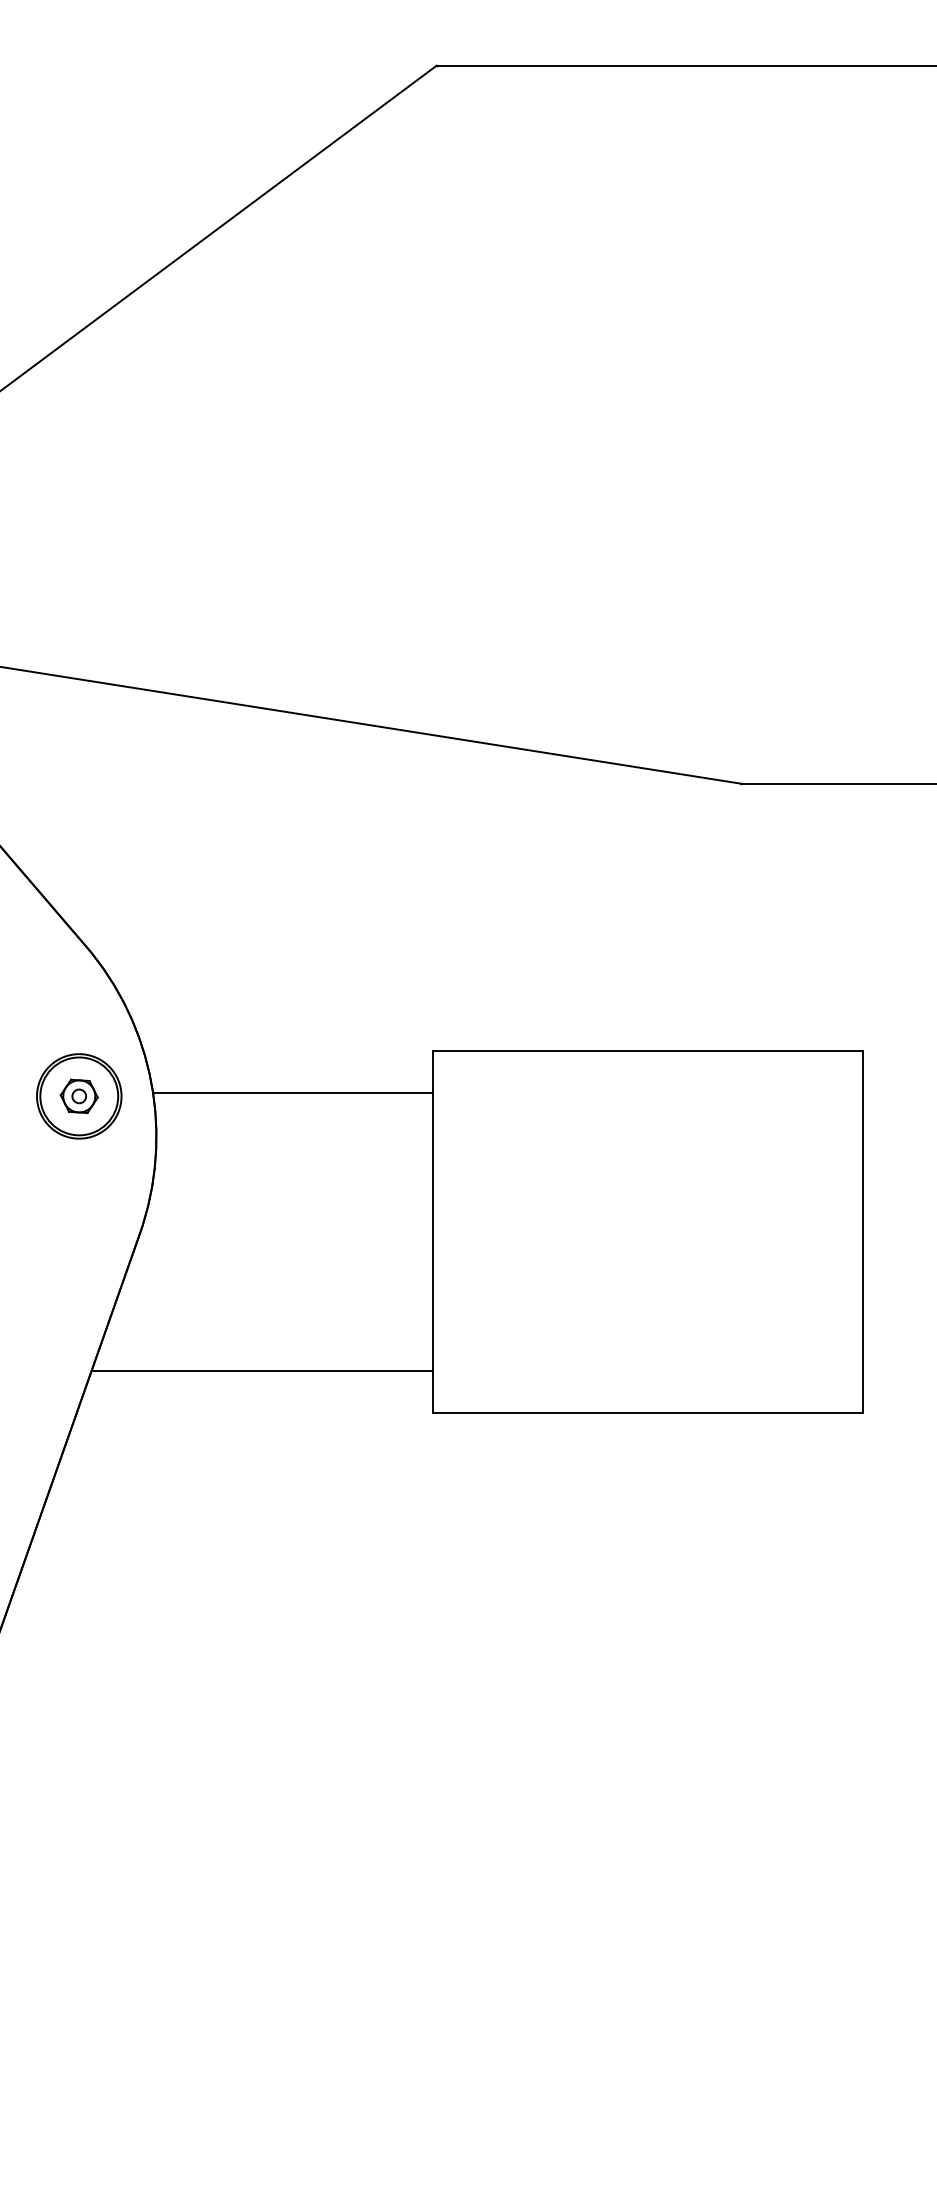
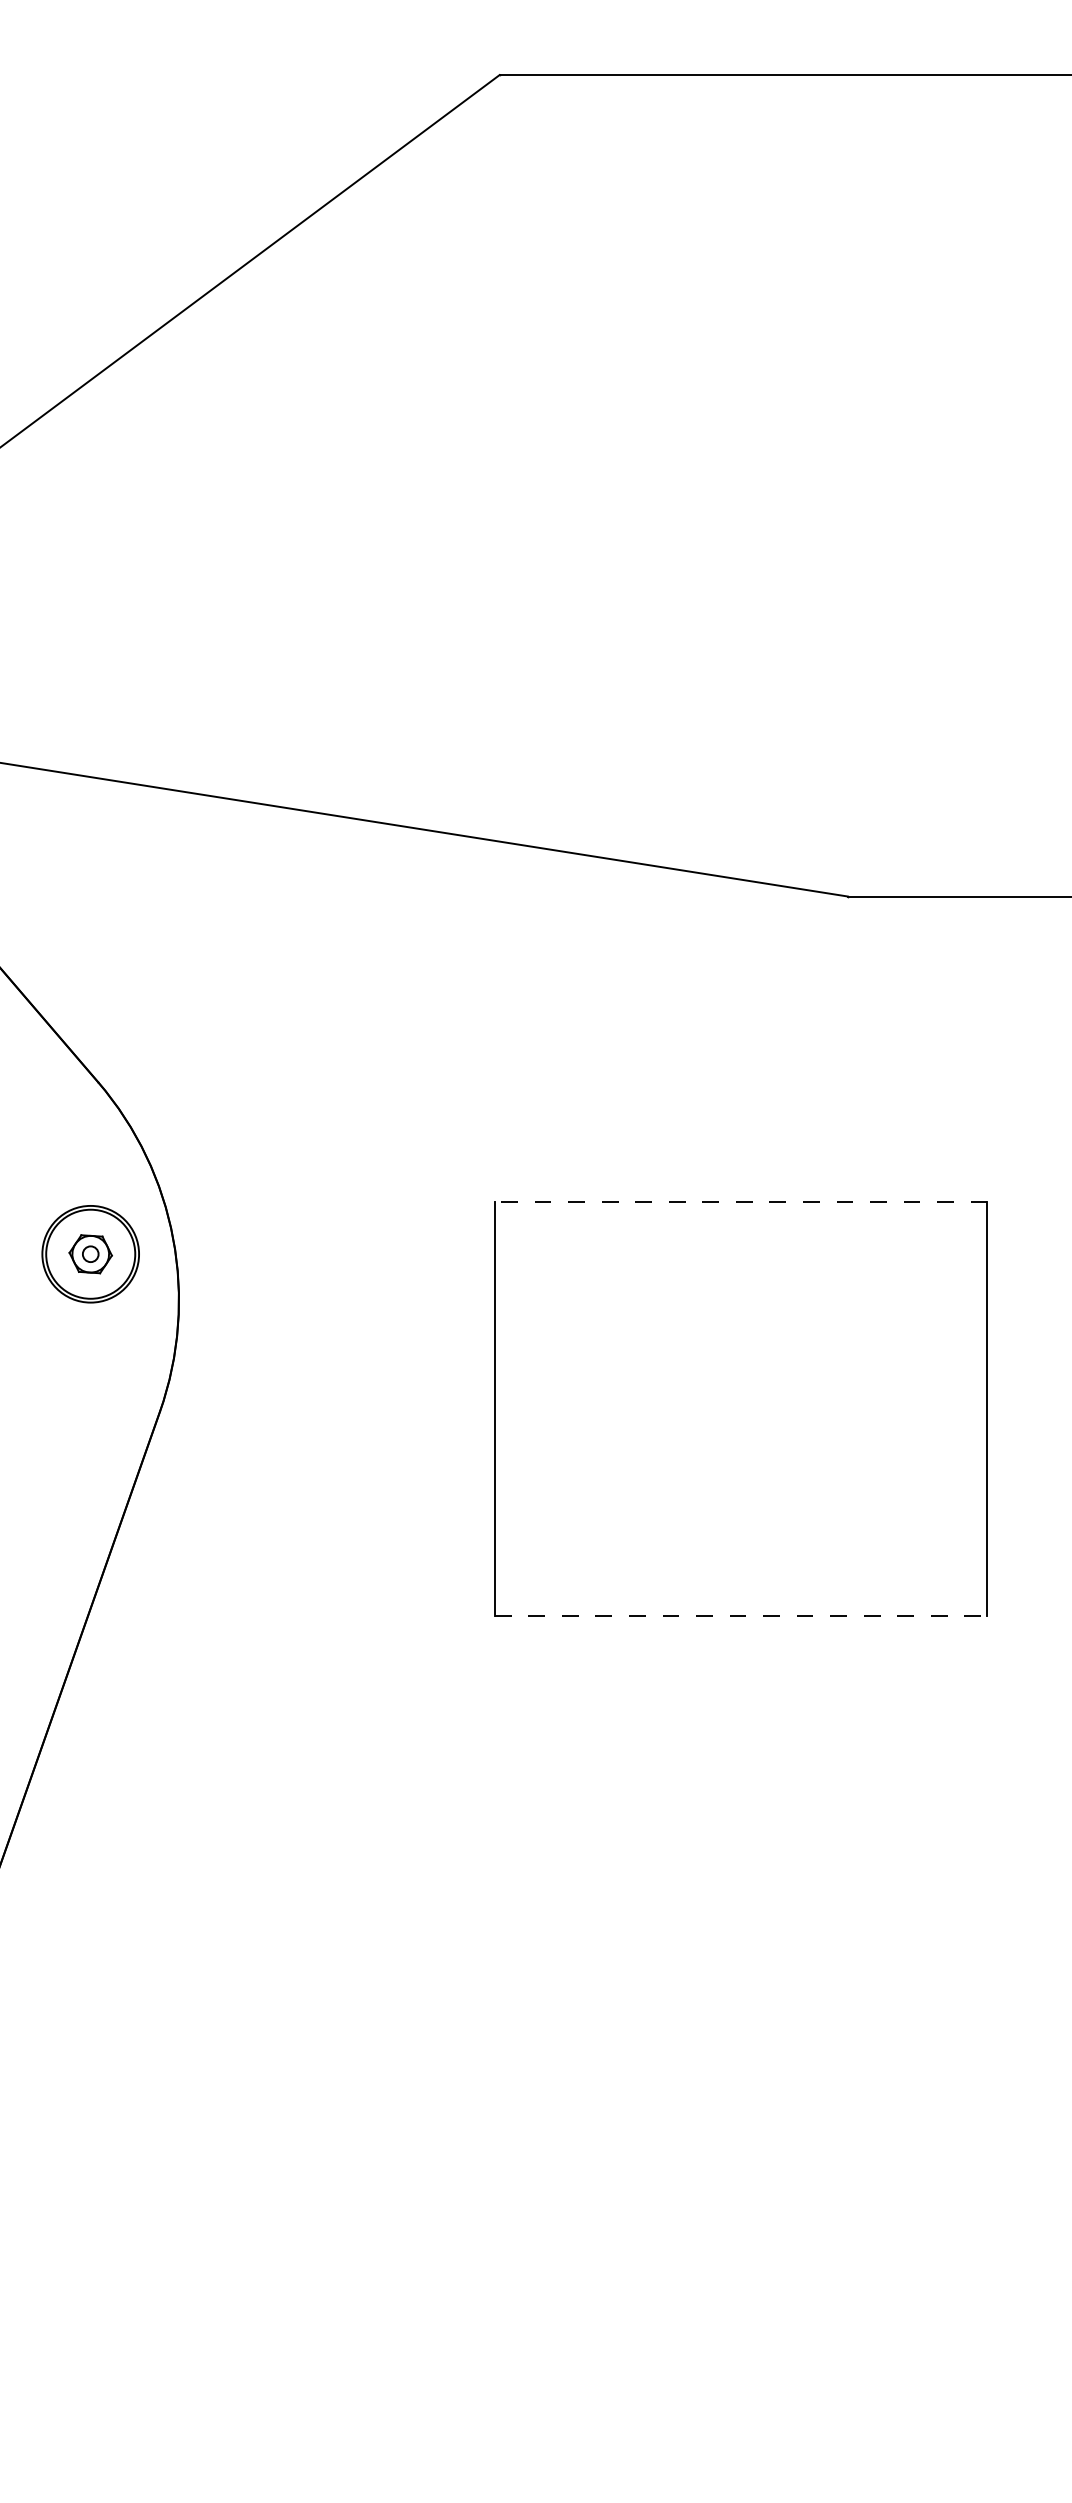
line: (647, 1050) -> (740, 1201), solid -> dashed
line: (292, 1092) -> (334, 1249), removed
line: (261, 1371) -> (299, 1568), removed
line: (648, 1412) -> (741, 1615), solid -> dashed

